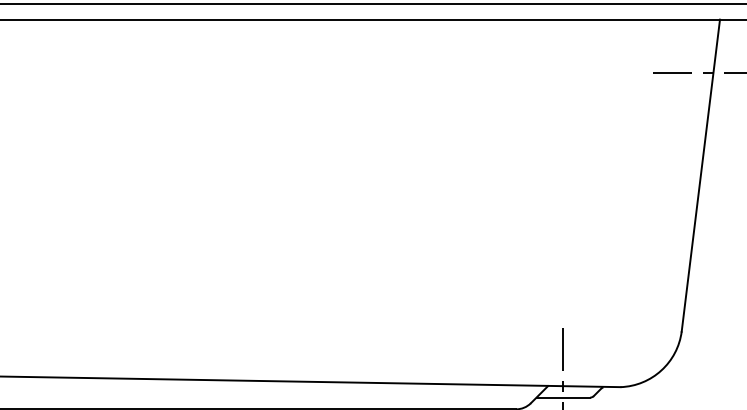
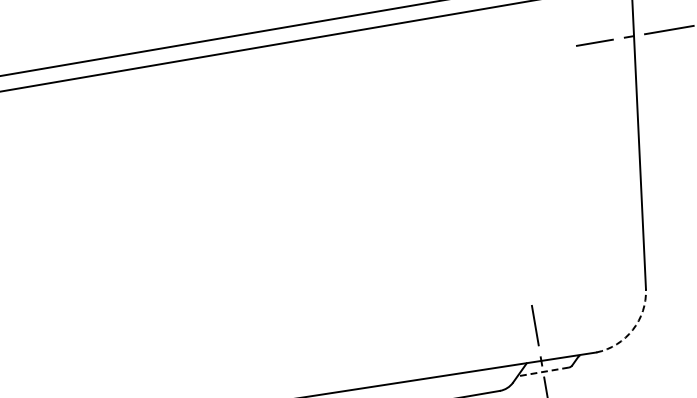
arc: (661, 370) -> (632, 329), solid -> dashed
line: (563, 397) -> (543, 371), solid -> dashed

